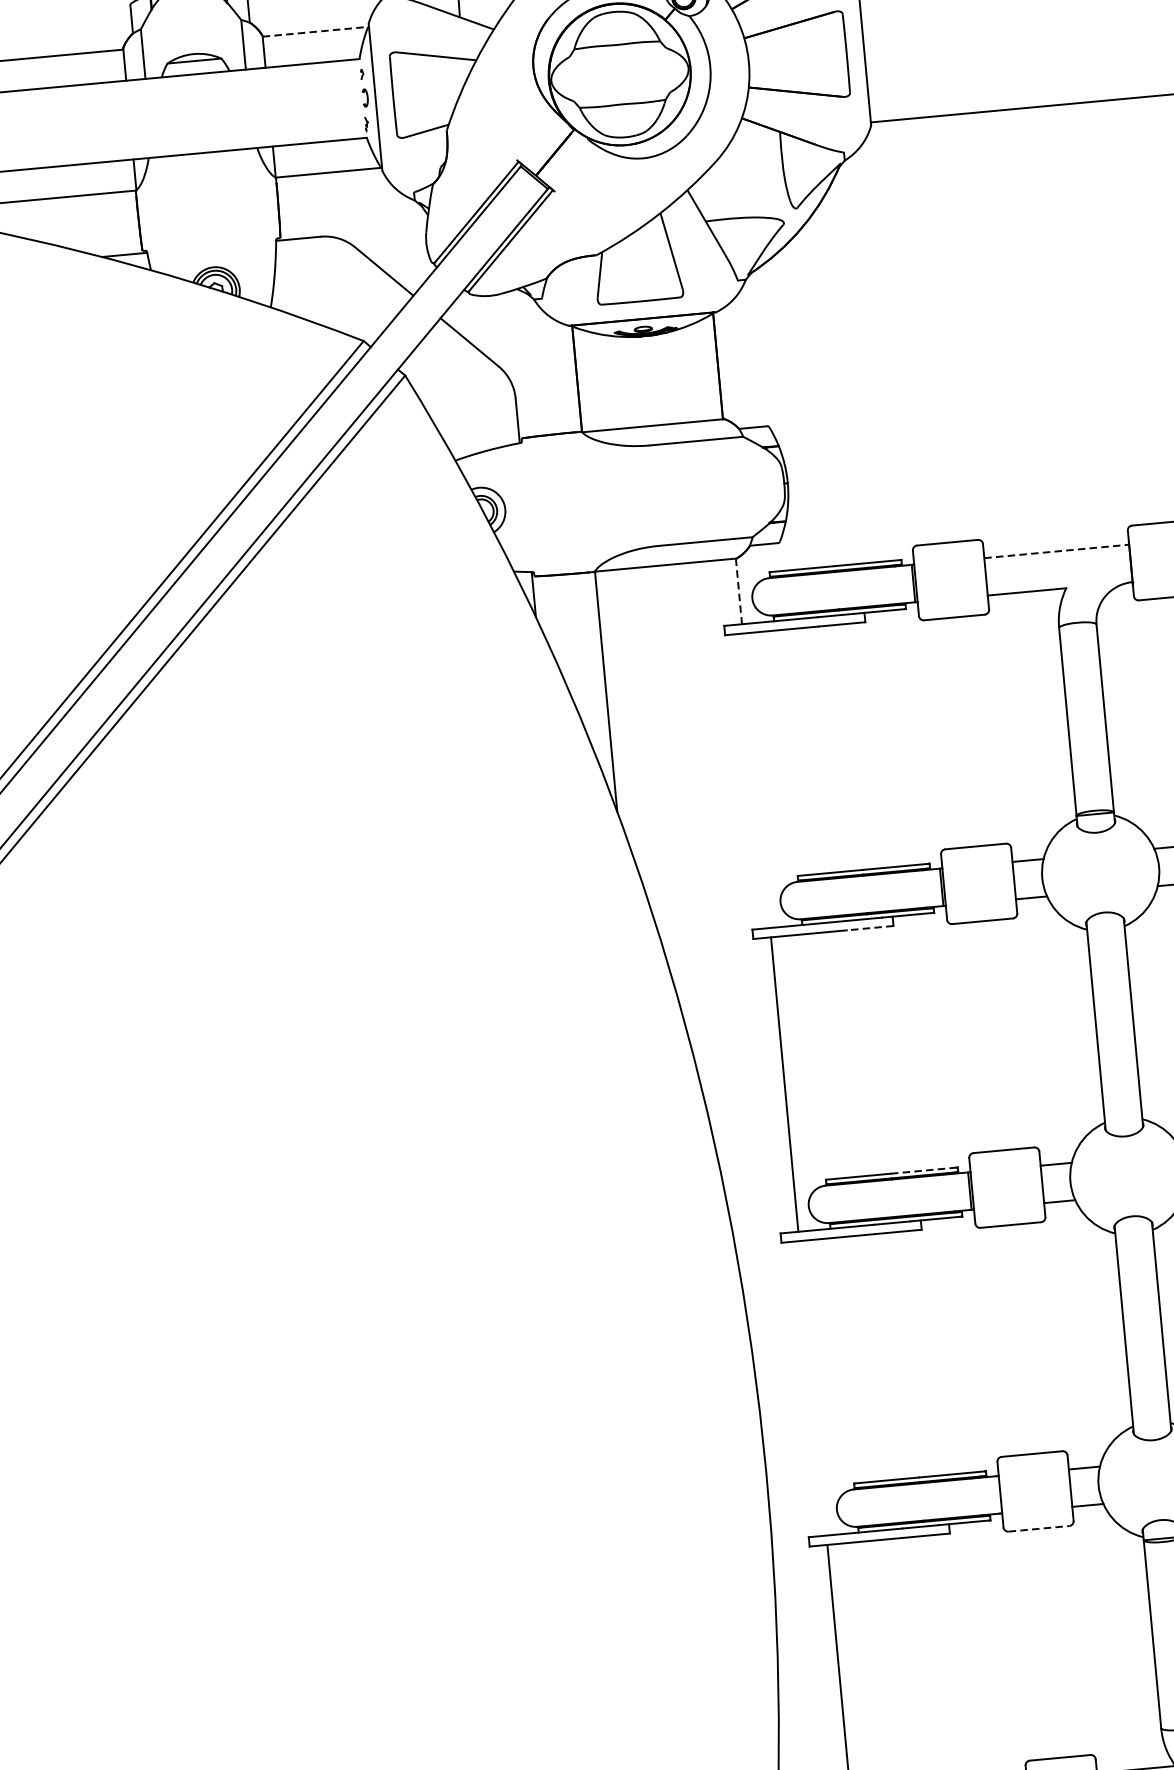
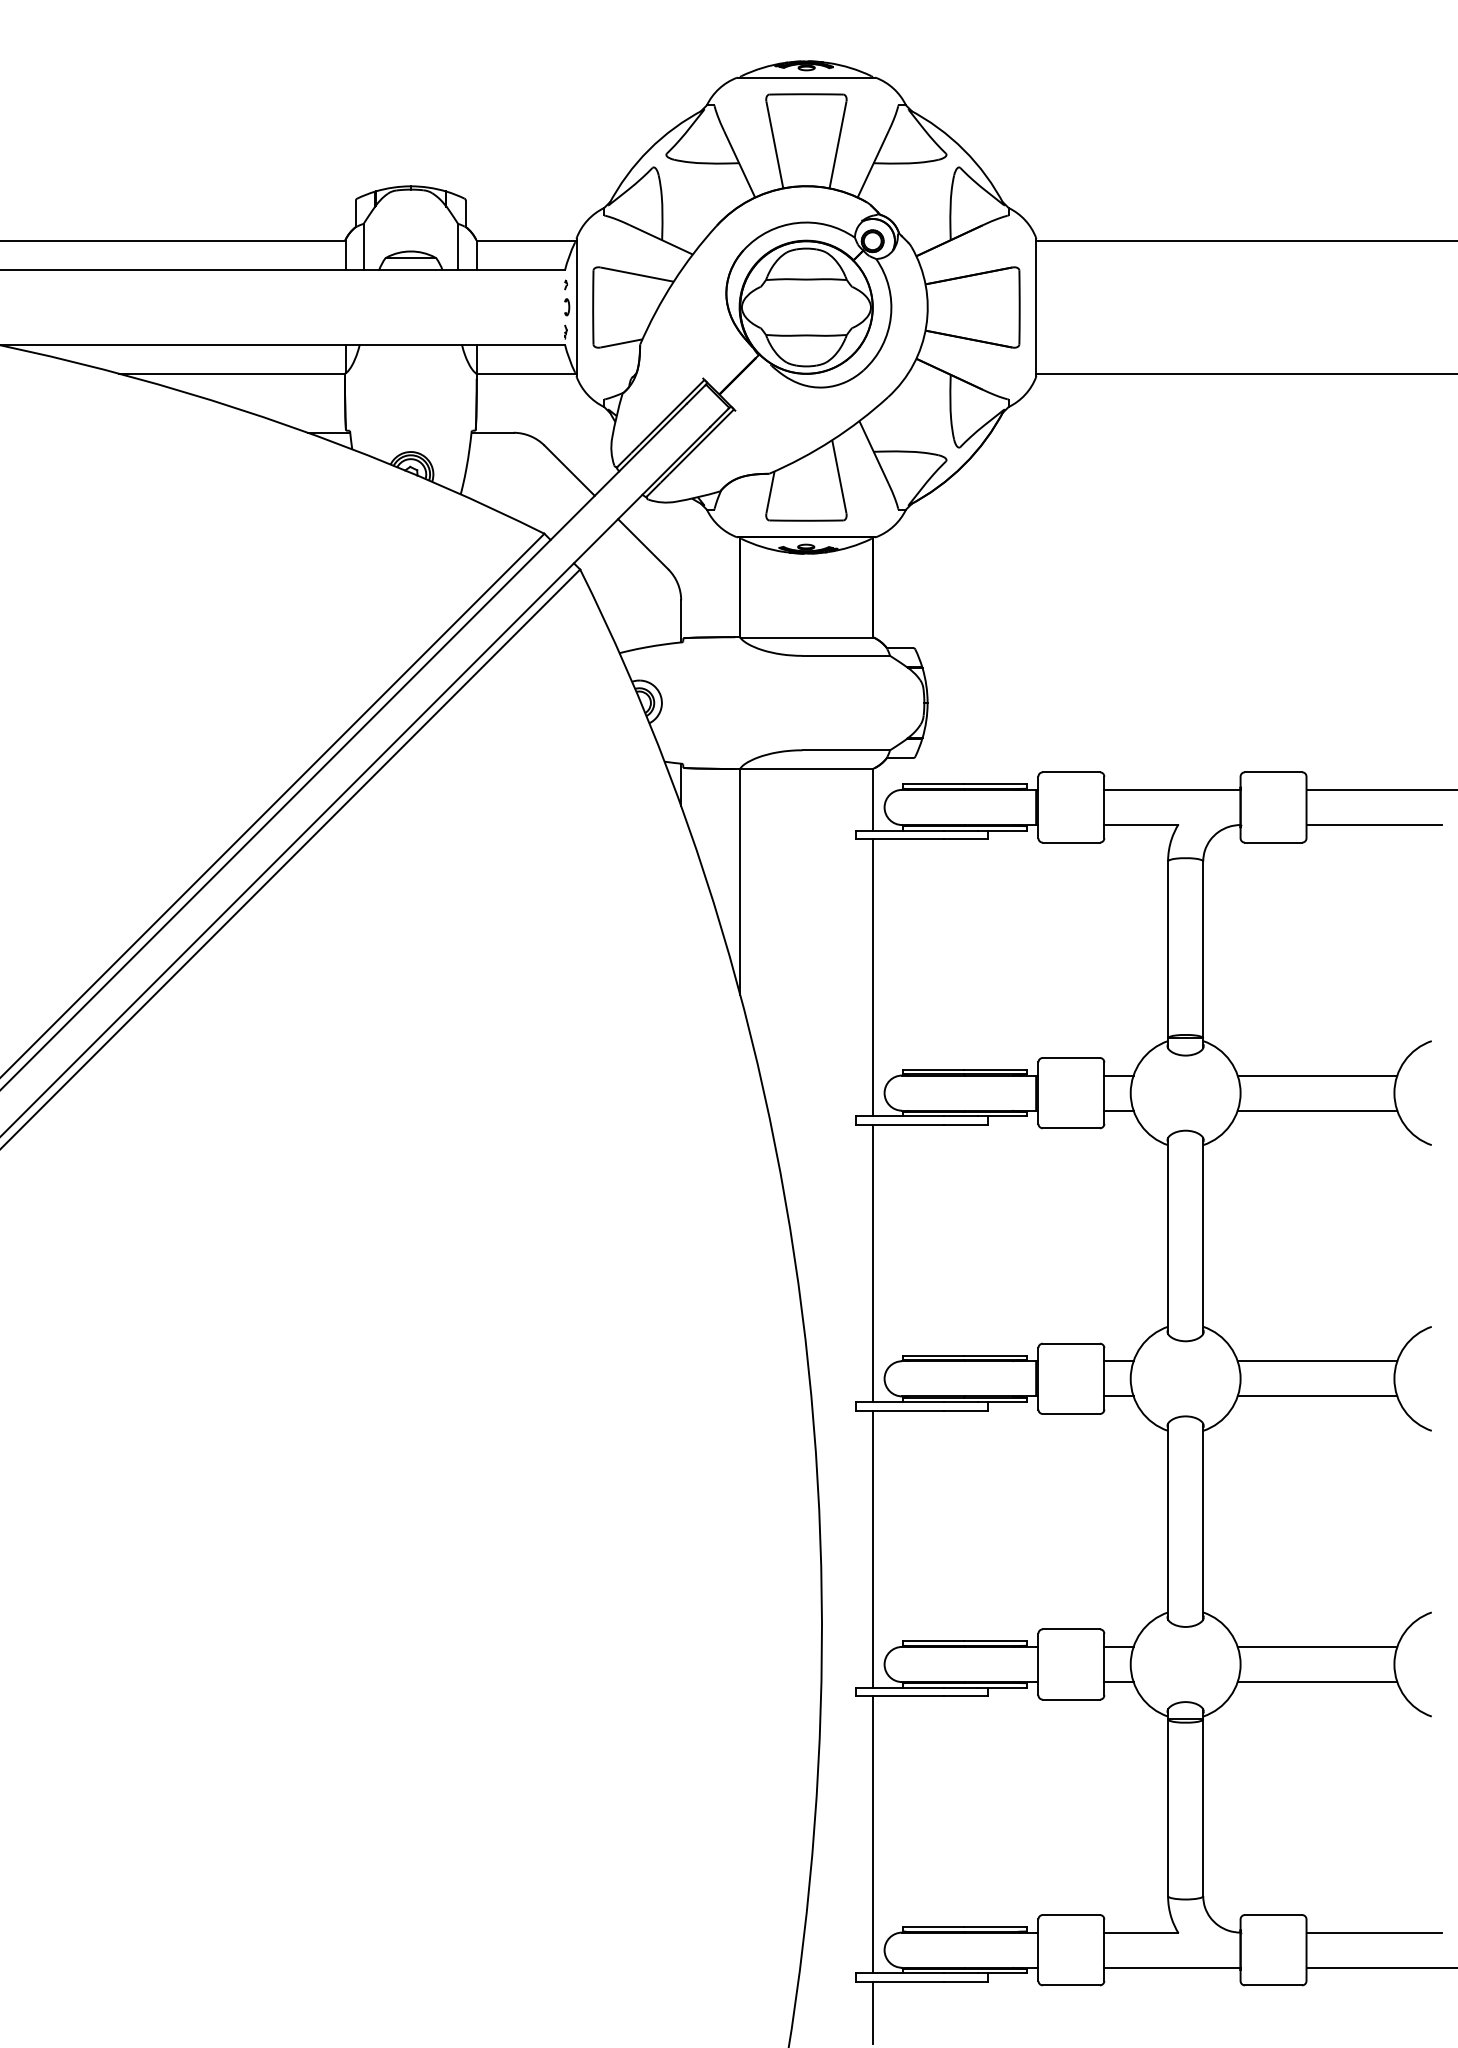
line: (315, 32) -> (526, 241), dashed -> solid
line: (1056, 551) -> (1172, 789), dashed -> solid
line: (738, 591) -> (872, 799), dashed -> solid
line: (756, 780) -> (872, 977), added
line: (869, 928) -> (965, 1125), dashed -> solid
line: (924, 1170) -> (995, 1355), dashed -> solid
line: (812, 1387) -> (872, 1548), added
line: (1039, 1528) -> (1071, 1699), dashed -> solid

